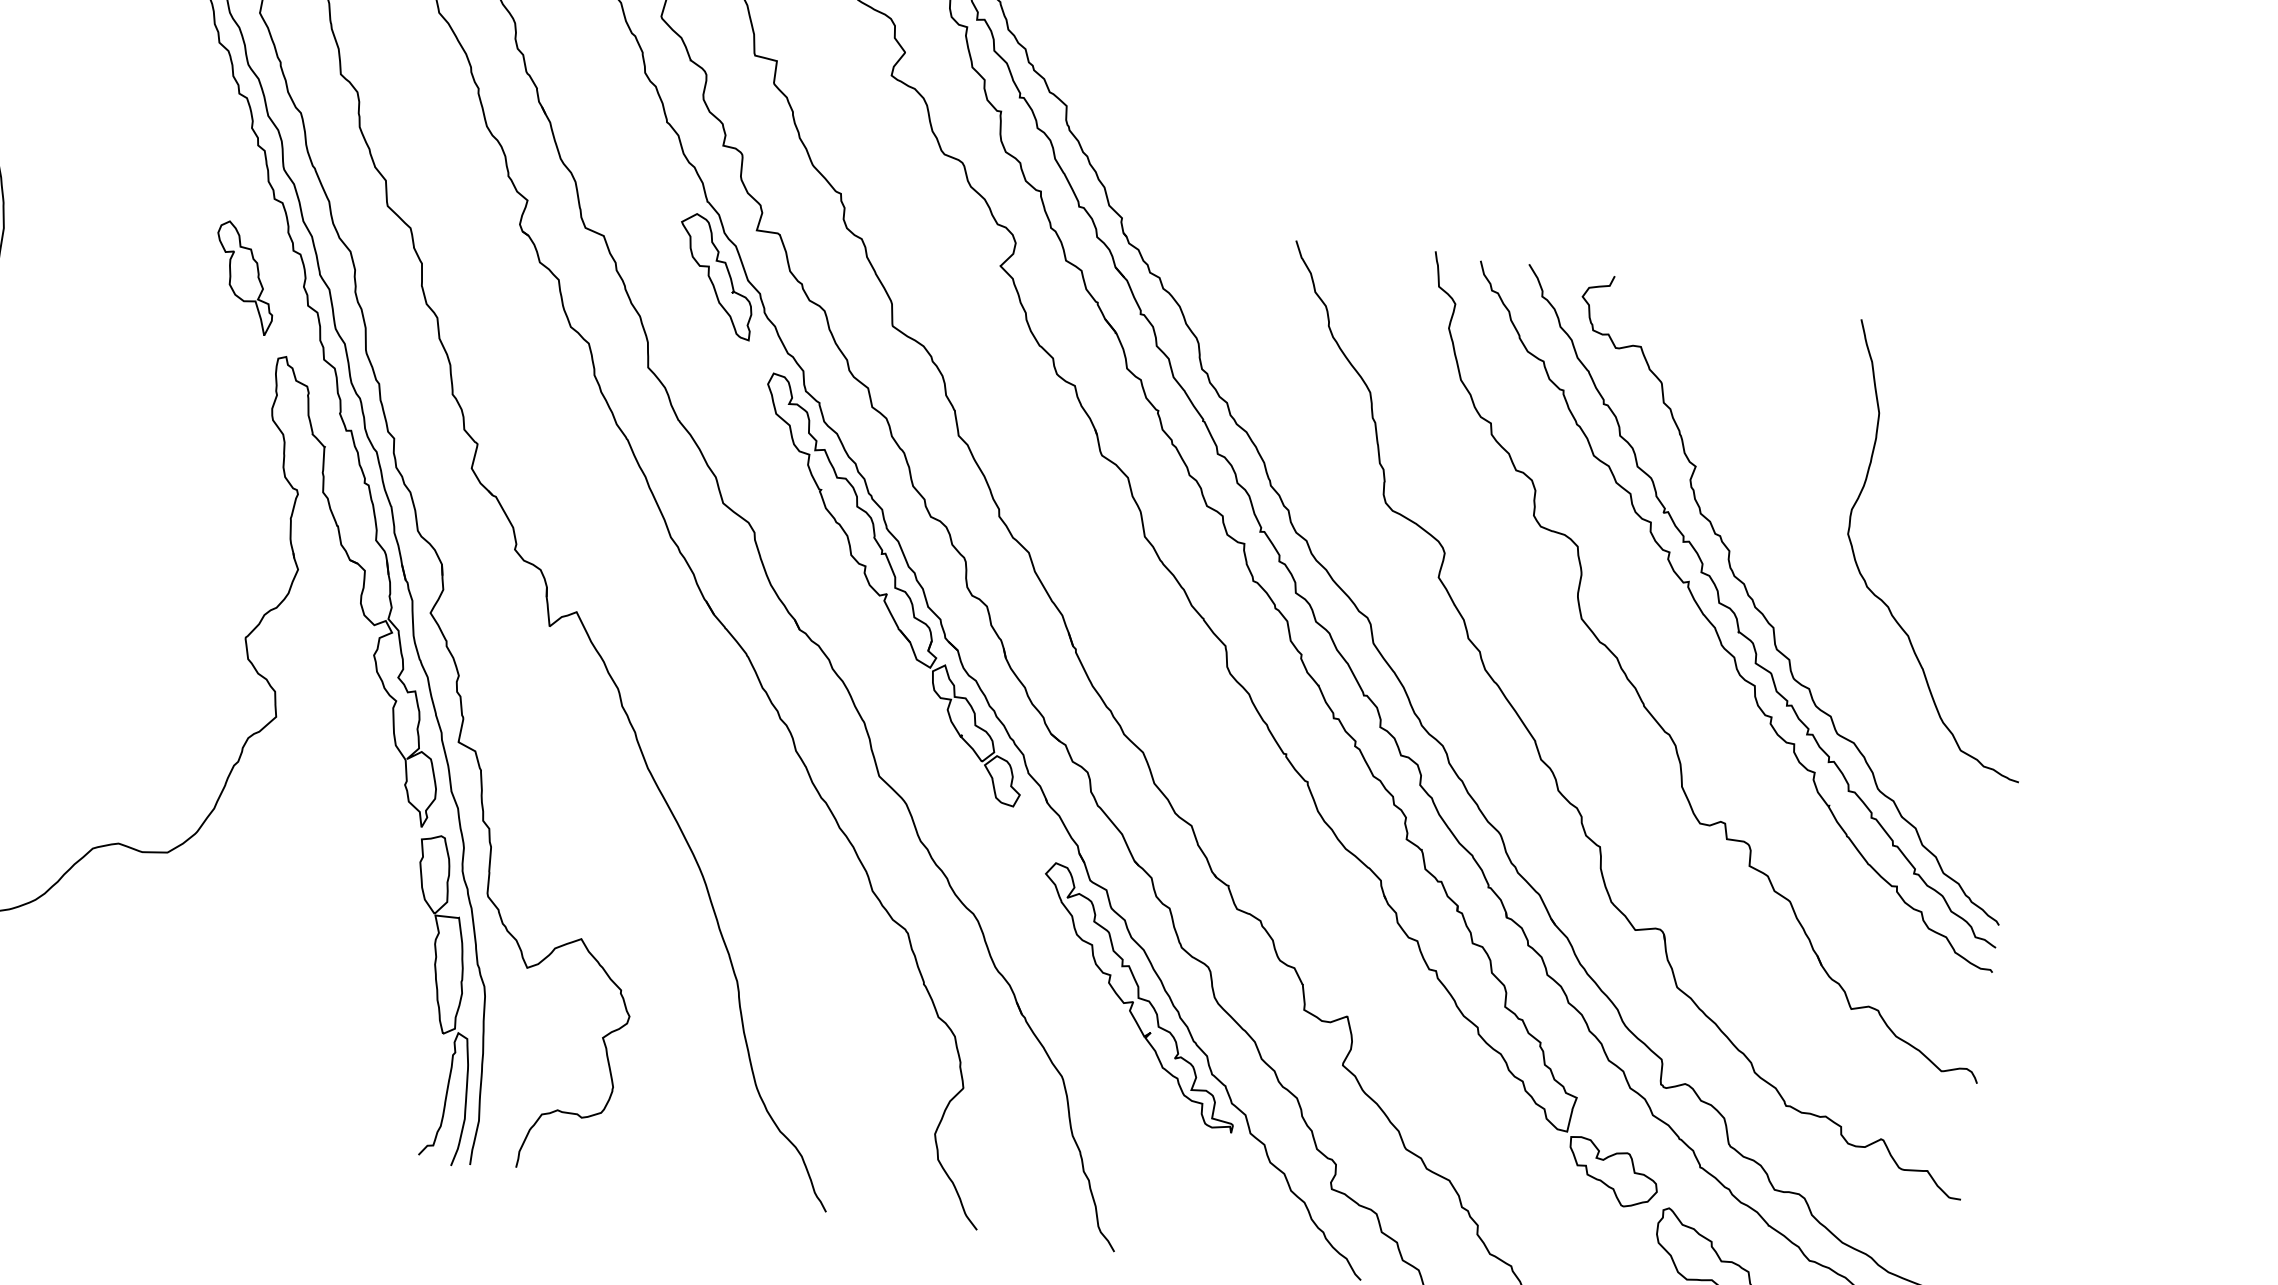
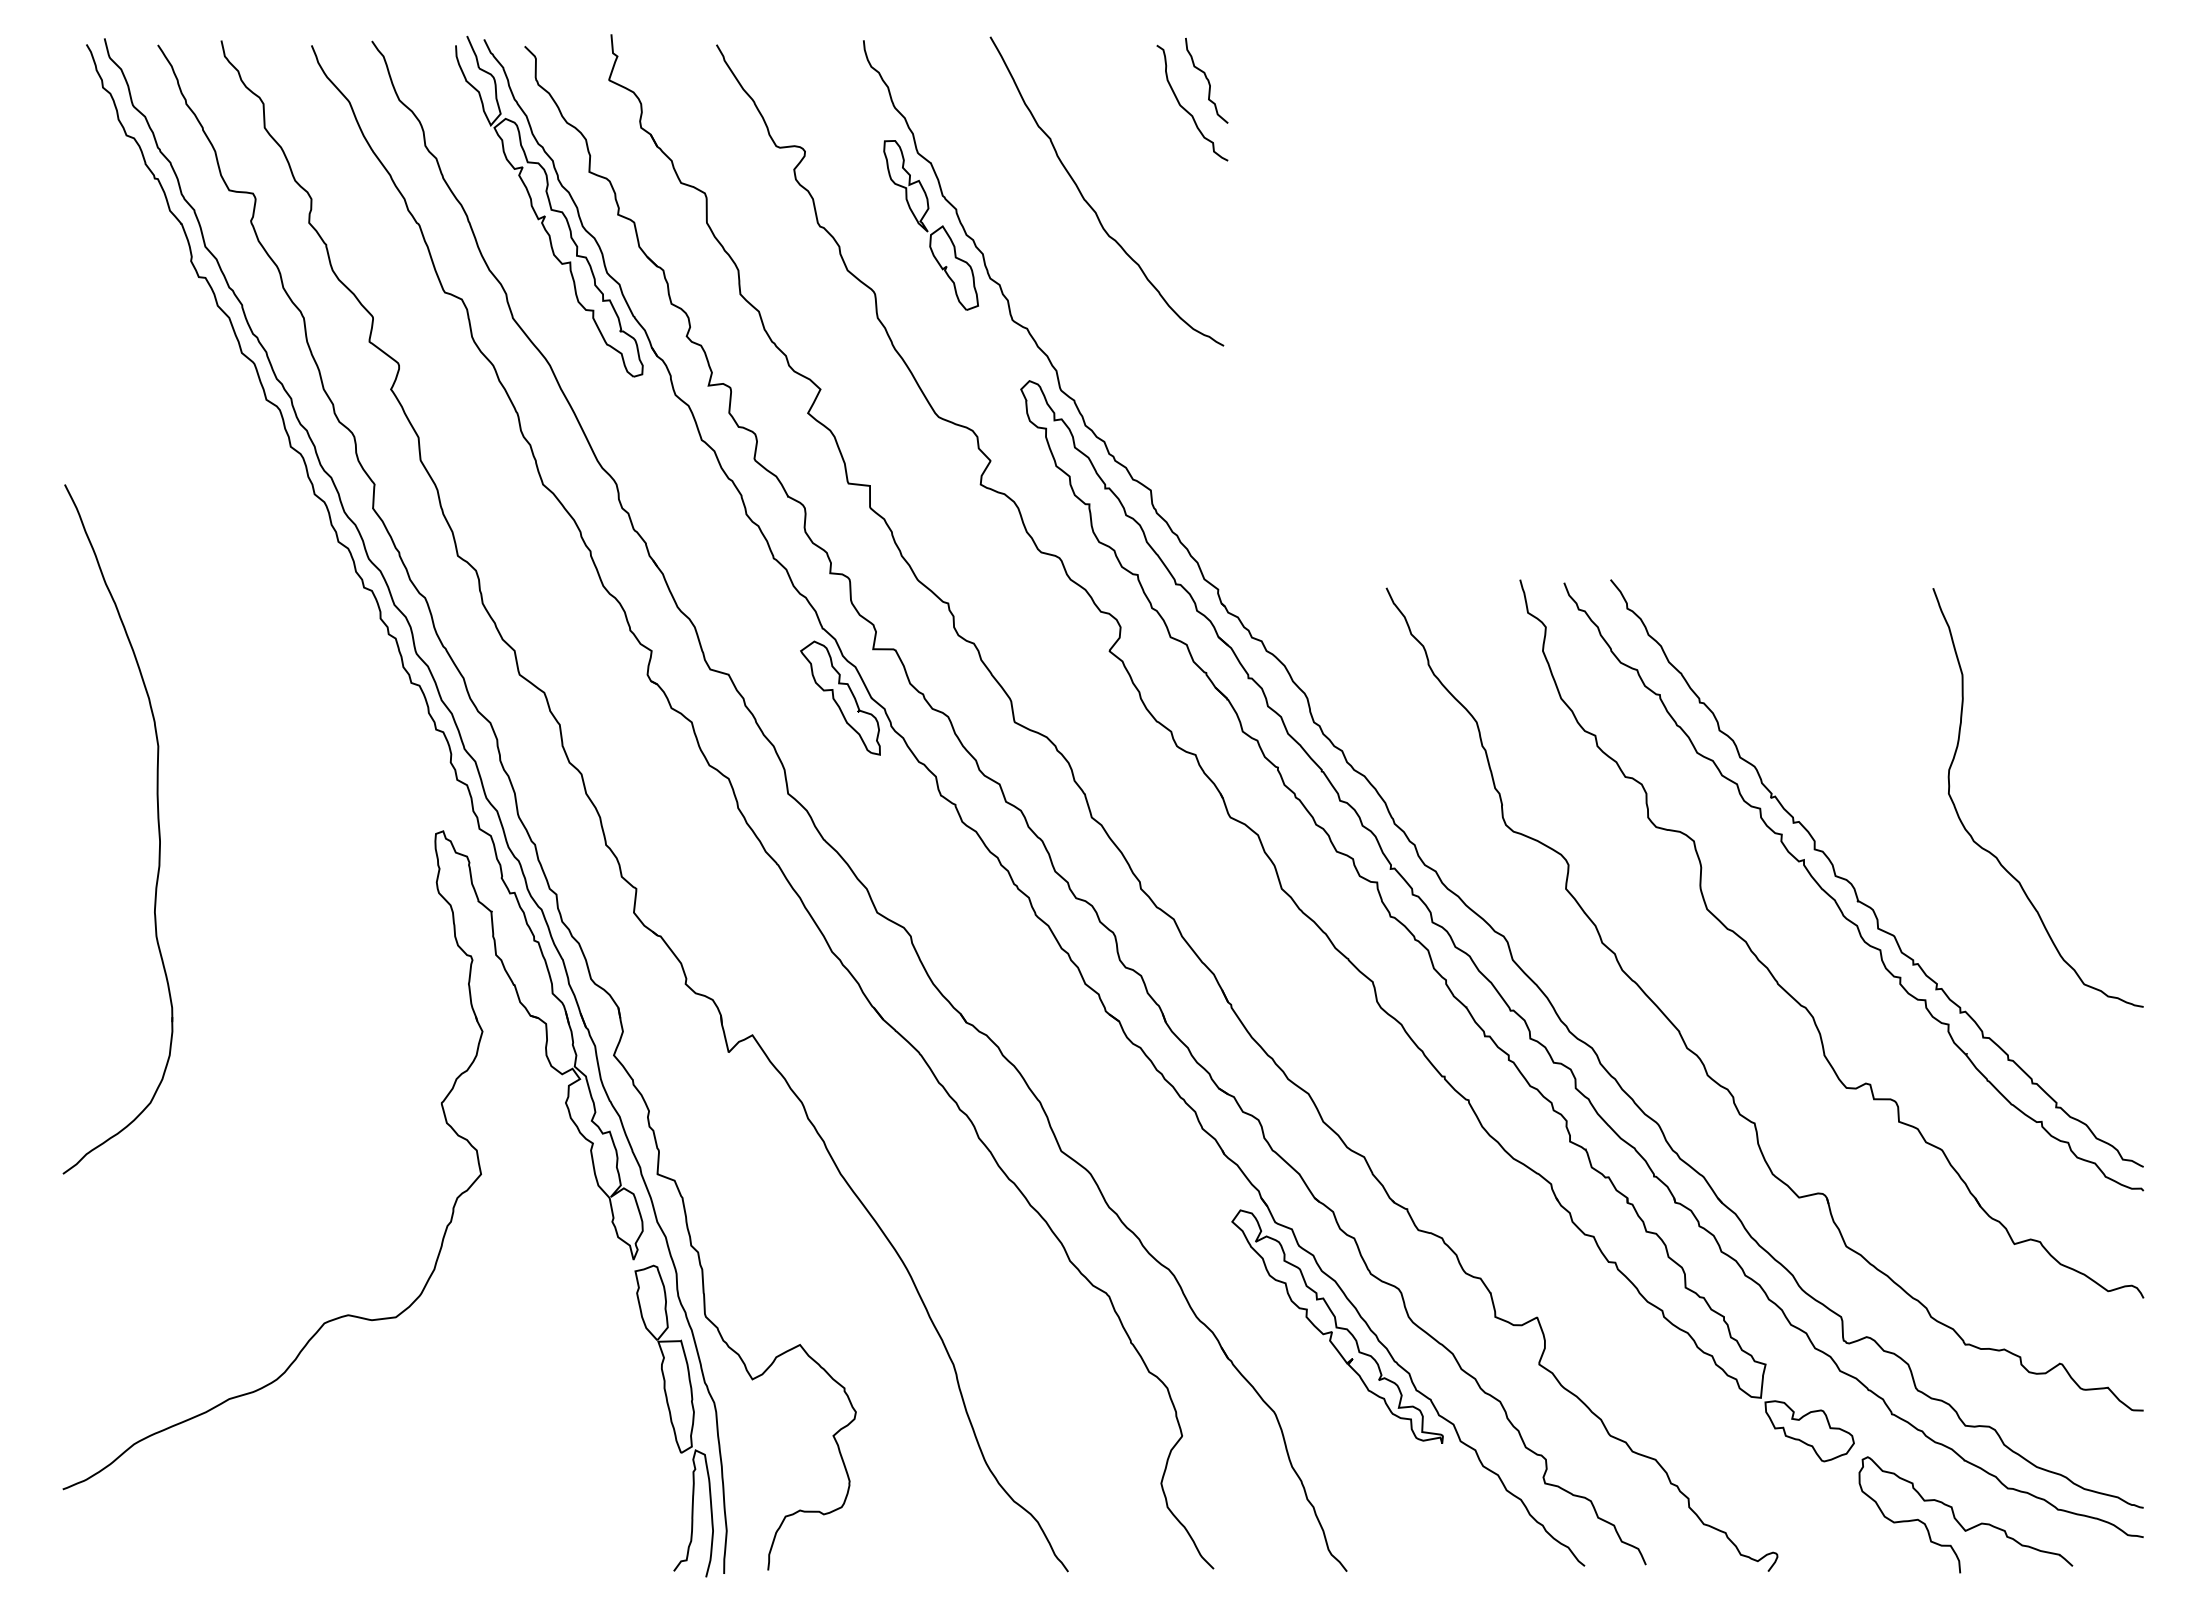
part: (244, 277) -> (393, 761), removed
part: (893, 590) -> (1050, 972), removed
curve: (1763, 613) -> (1879, 880), removed

